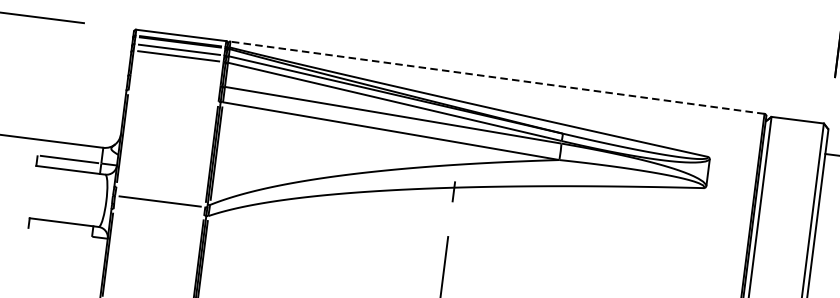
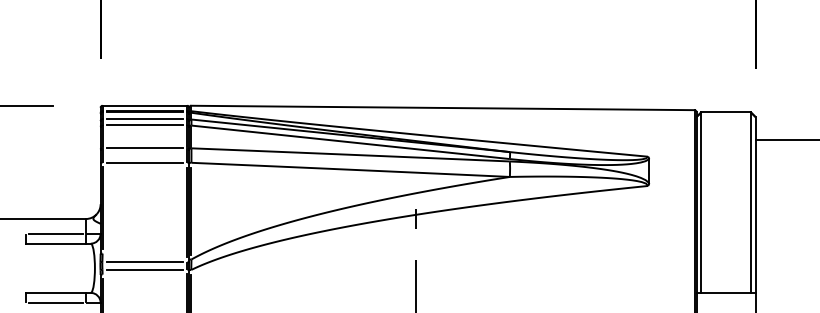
line: (497, 77) -> (442, 107), dashed -> solid
line: (175, 80) -> (144, 148), added
line: (173, 95) -> (144, 162), added
line: (158, 209) -> (144, 269), added
line: (59, 232) -> (55, 302), added

